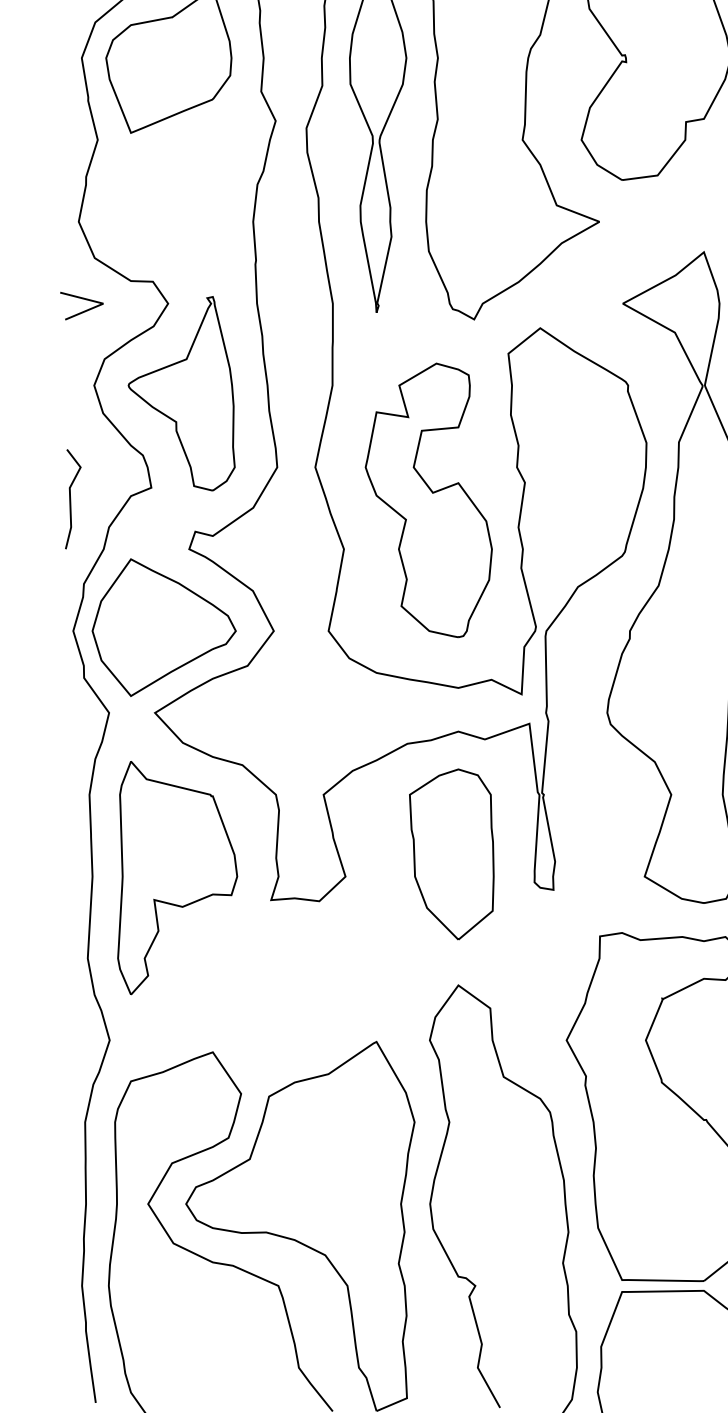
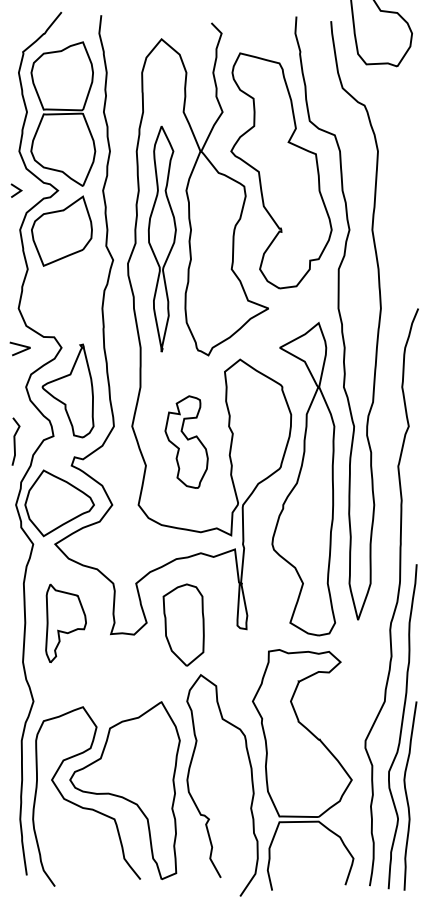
part: (428, 498) -> (186, 441), size x0.7
part: (451, 852) -> (183, 624), moved
part: (176, 877) -> (65, 623), size x0.7

